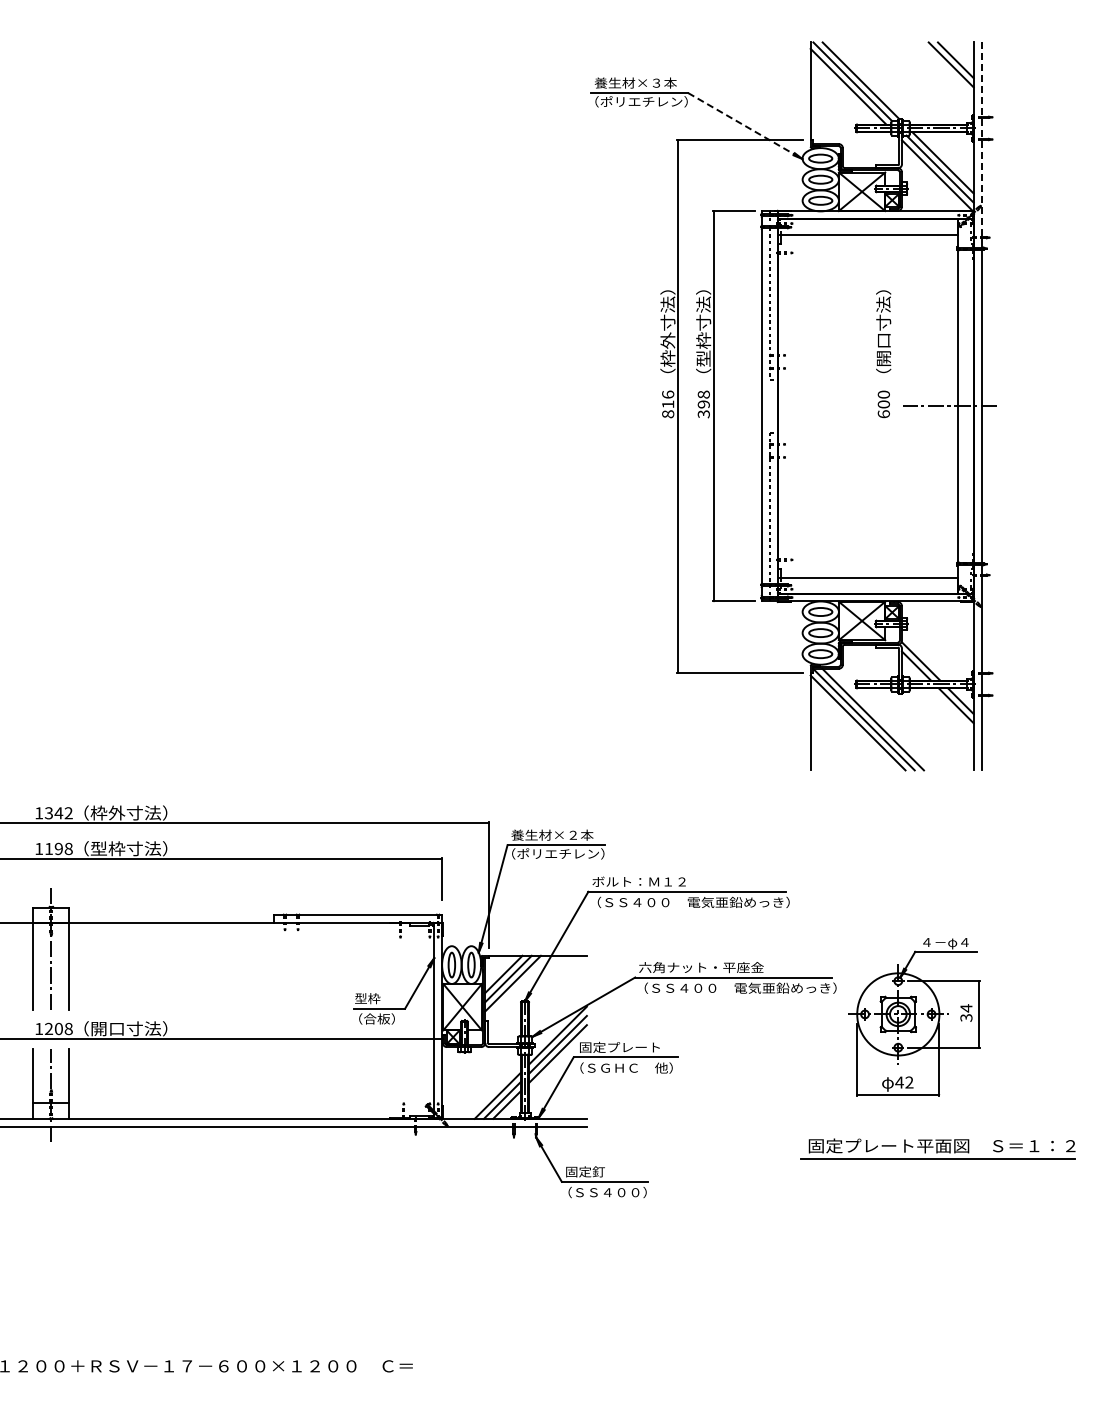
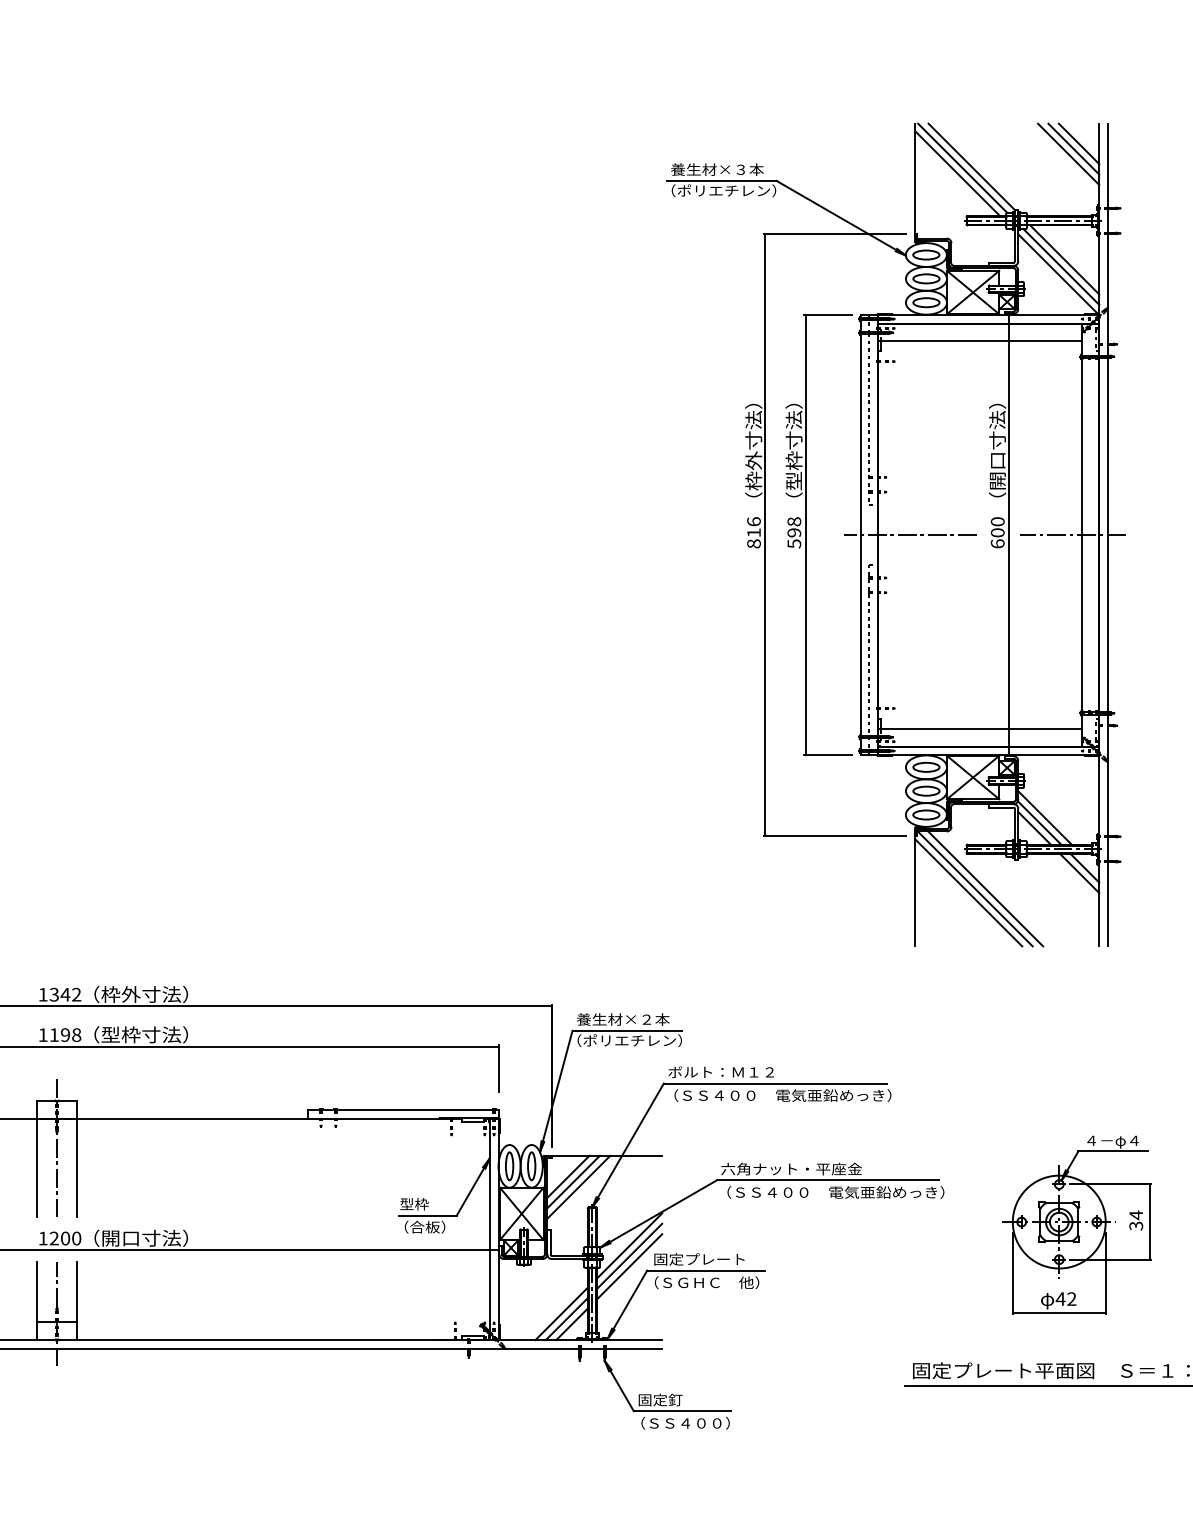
line: (946, 69) -> (1068, 154), added
line: (745, 126) -> (841, 218), dashed -> solid
line: (981, 140) -> (1108, 234), dashed -> solid
line: (806, 406) -> (910, 535), added
line: (894, 406) -> (1009, 535), added
text: (702, 413) -> (792, 543), 398 -> 598
line: (925, 656) -> (1044, 817), added
part: (914, 1017) -> (1077, 1225), moved
text: (68, 1028) -> (76, 1237), 1208 -> 1200

